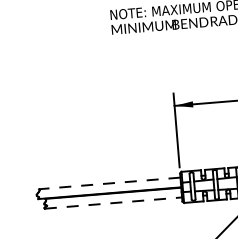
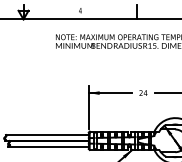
line: (108, 184) -> (46, 135), dashed -> solid
line: (114, 202) -> (49, 146), dashed -> solid

